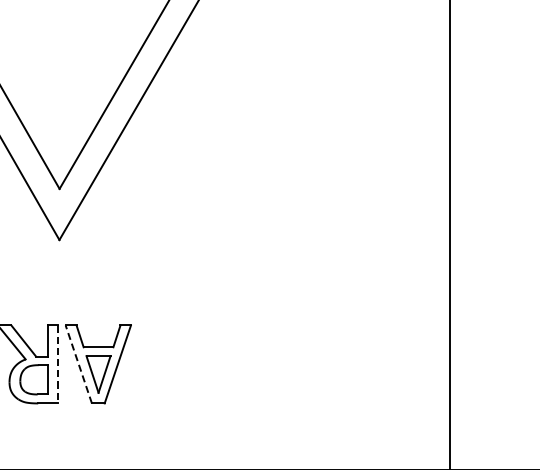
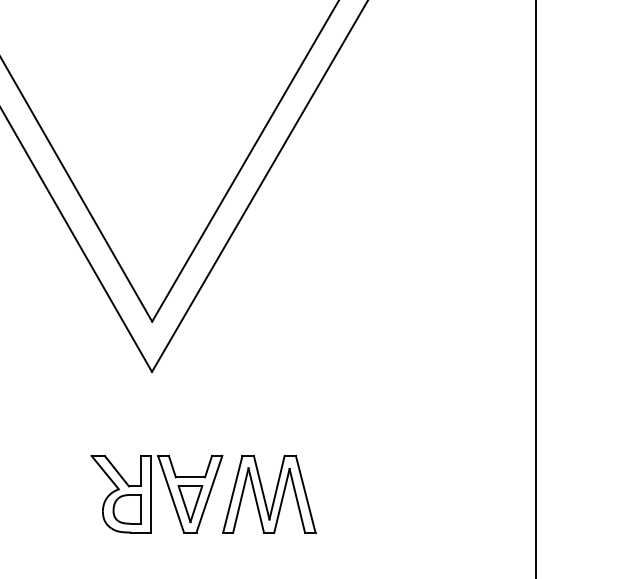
line: (78, 363) -> (170, 493), dashed -> solid
line: (57, 364) -> (150, 494), dashed -> solid
part: (178, 364) -> (269, 494), added

